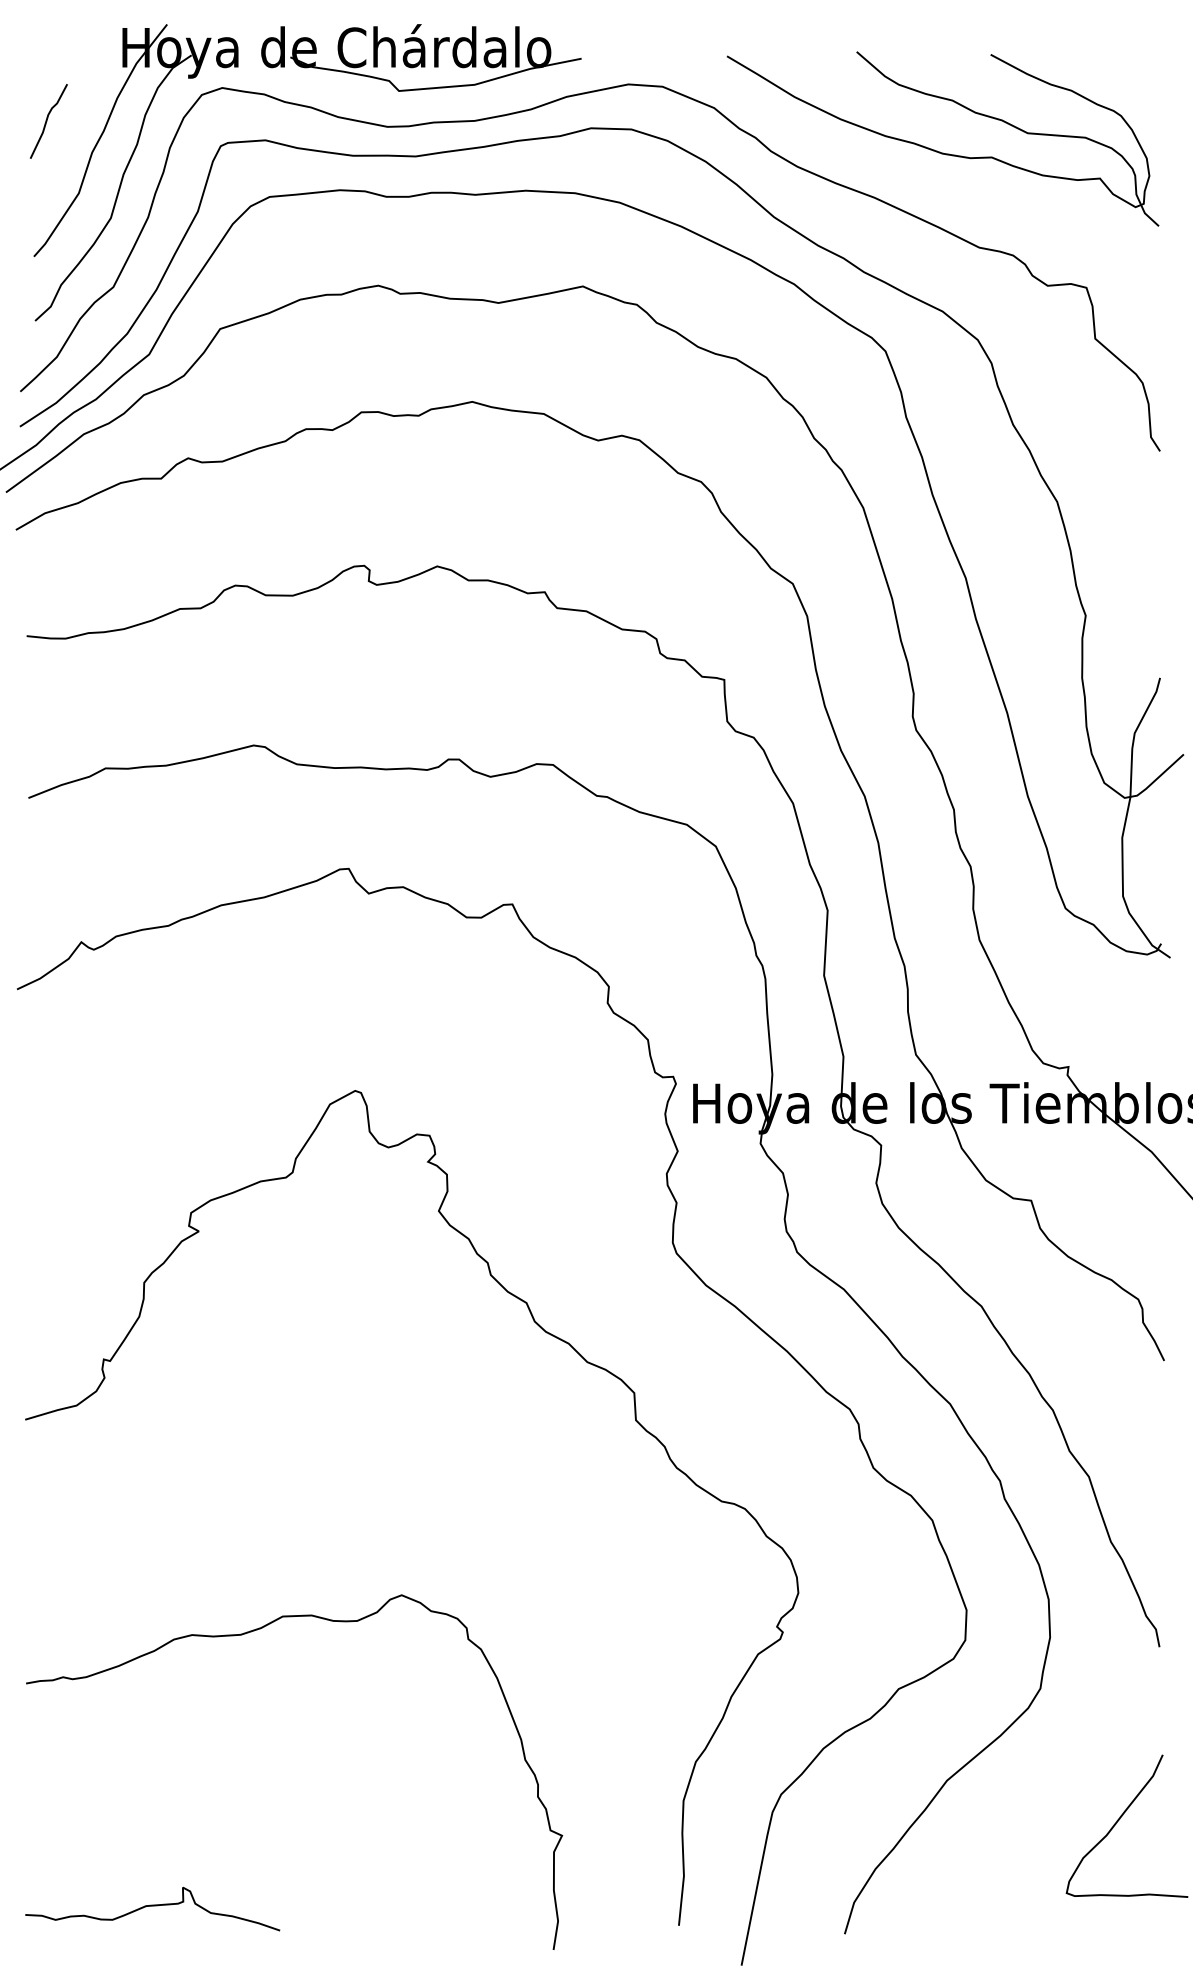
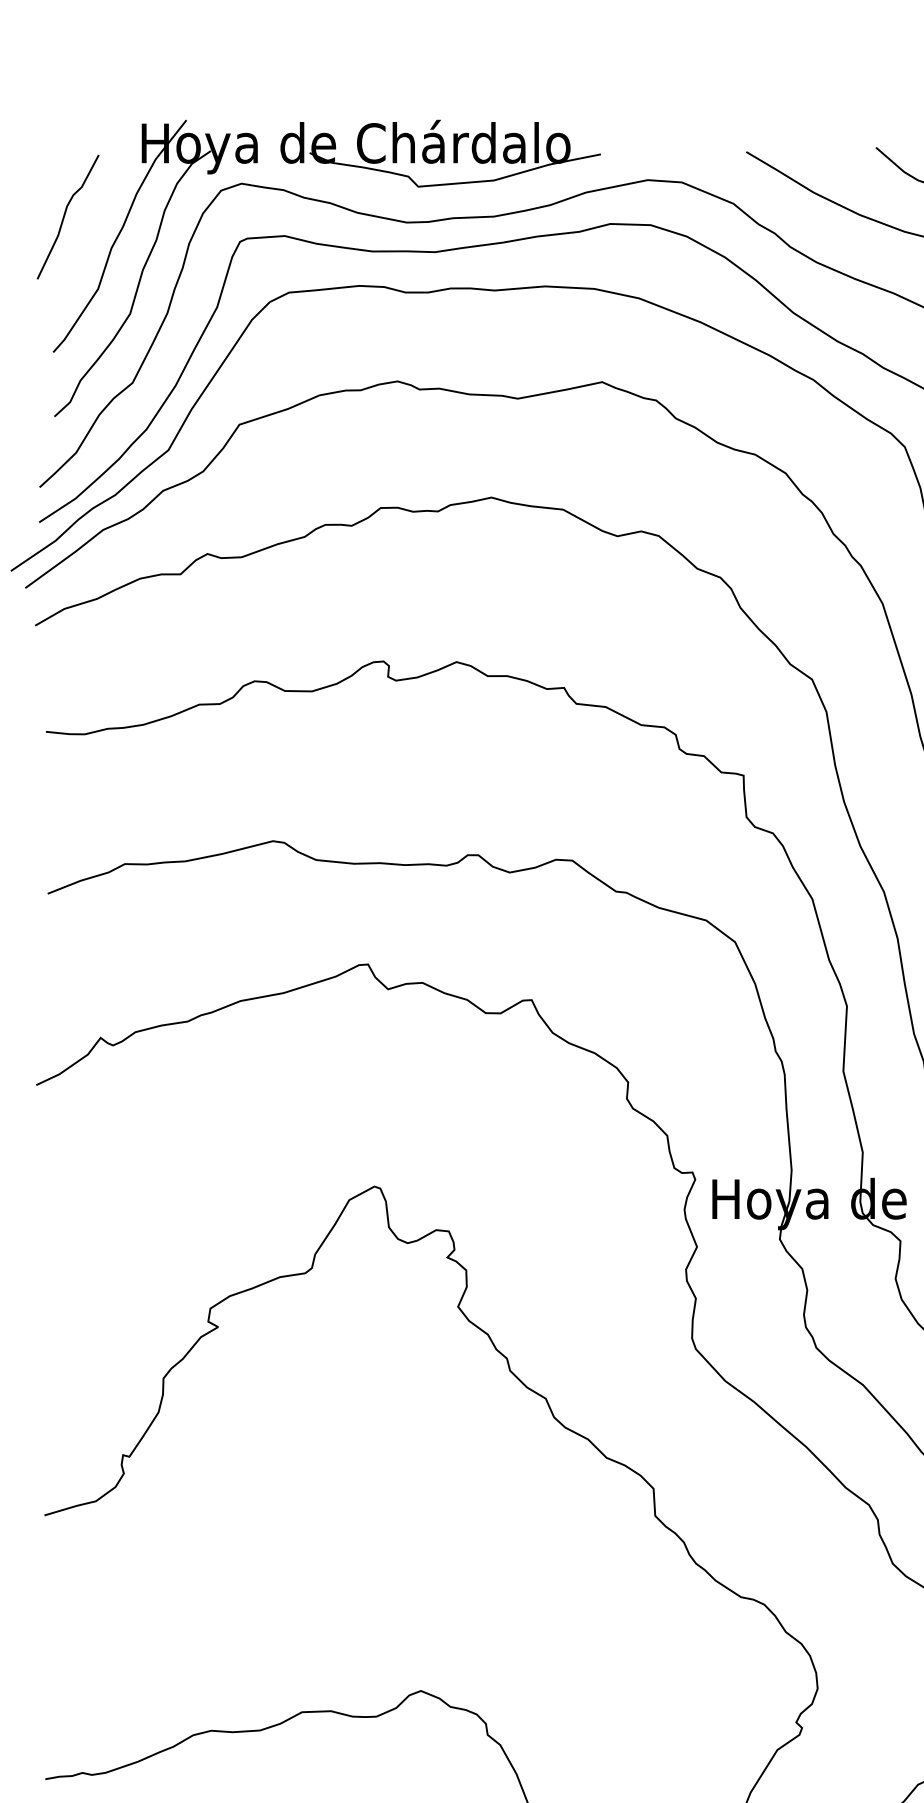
part: (48, 121) -> (67, 217), size x1.67

